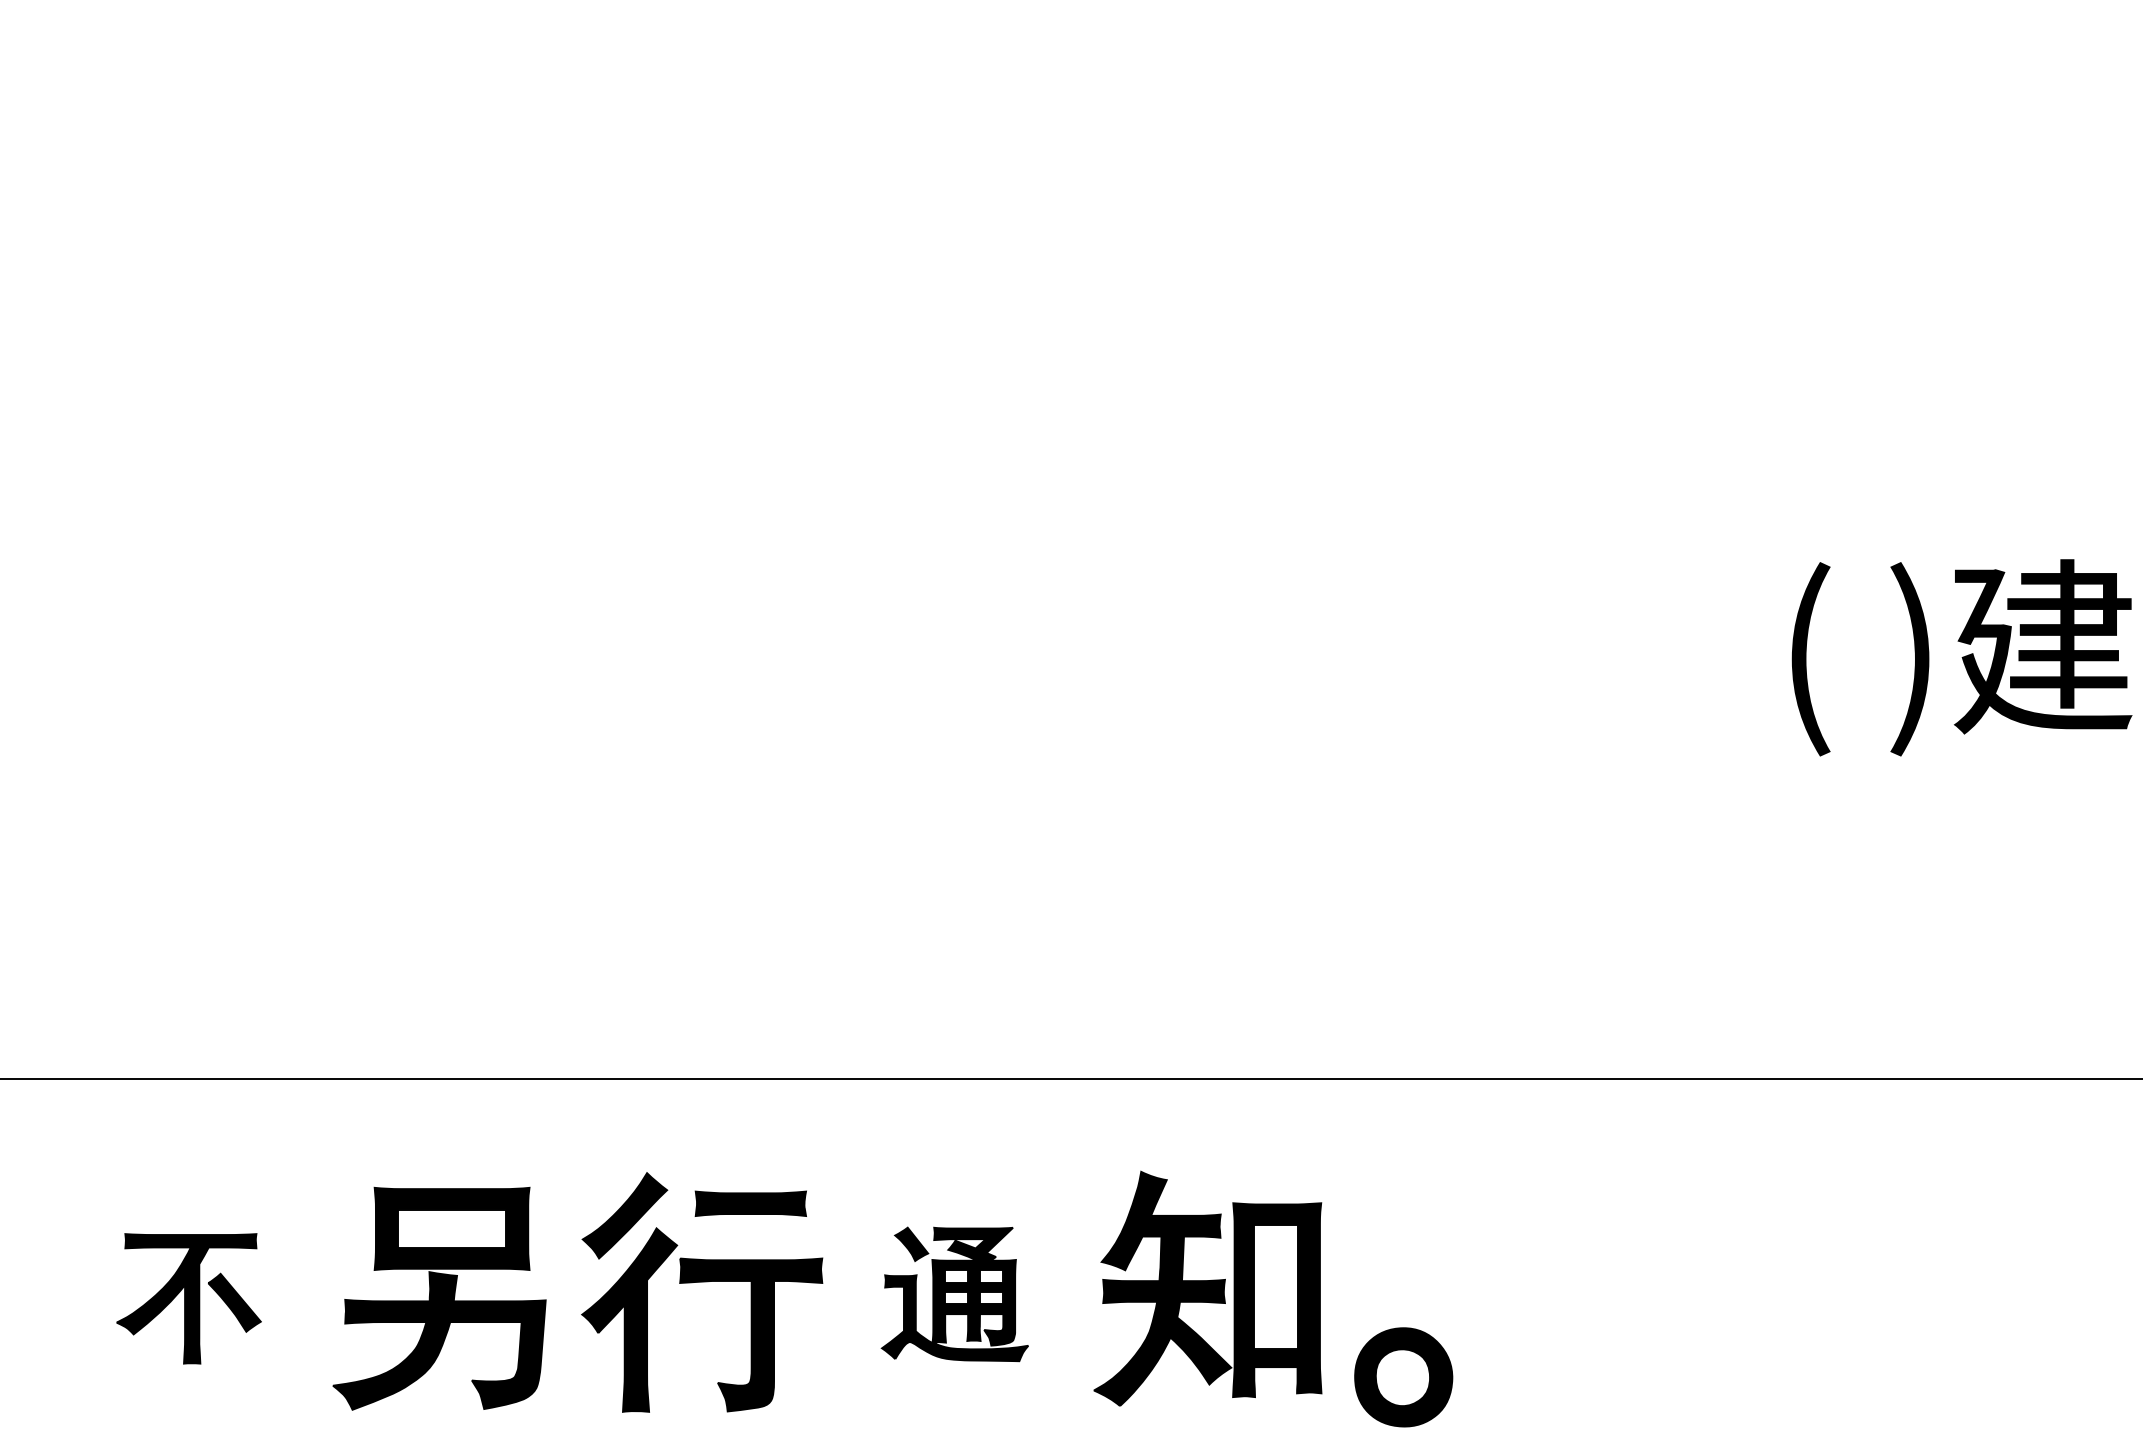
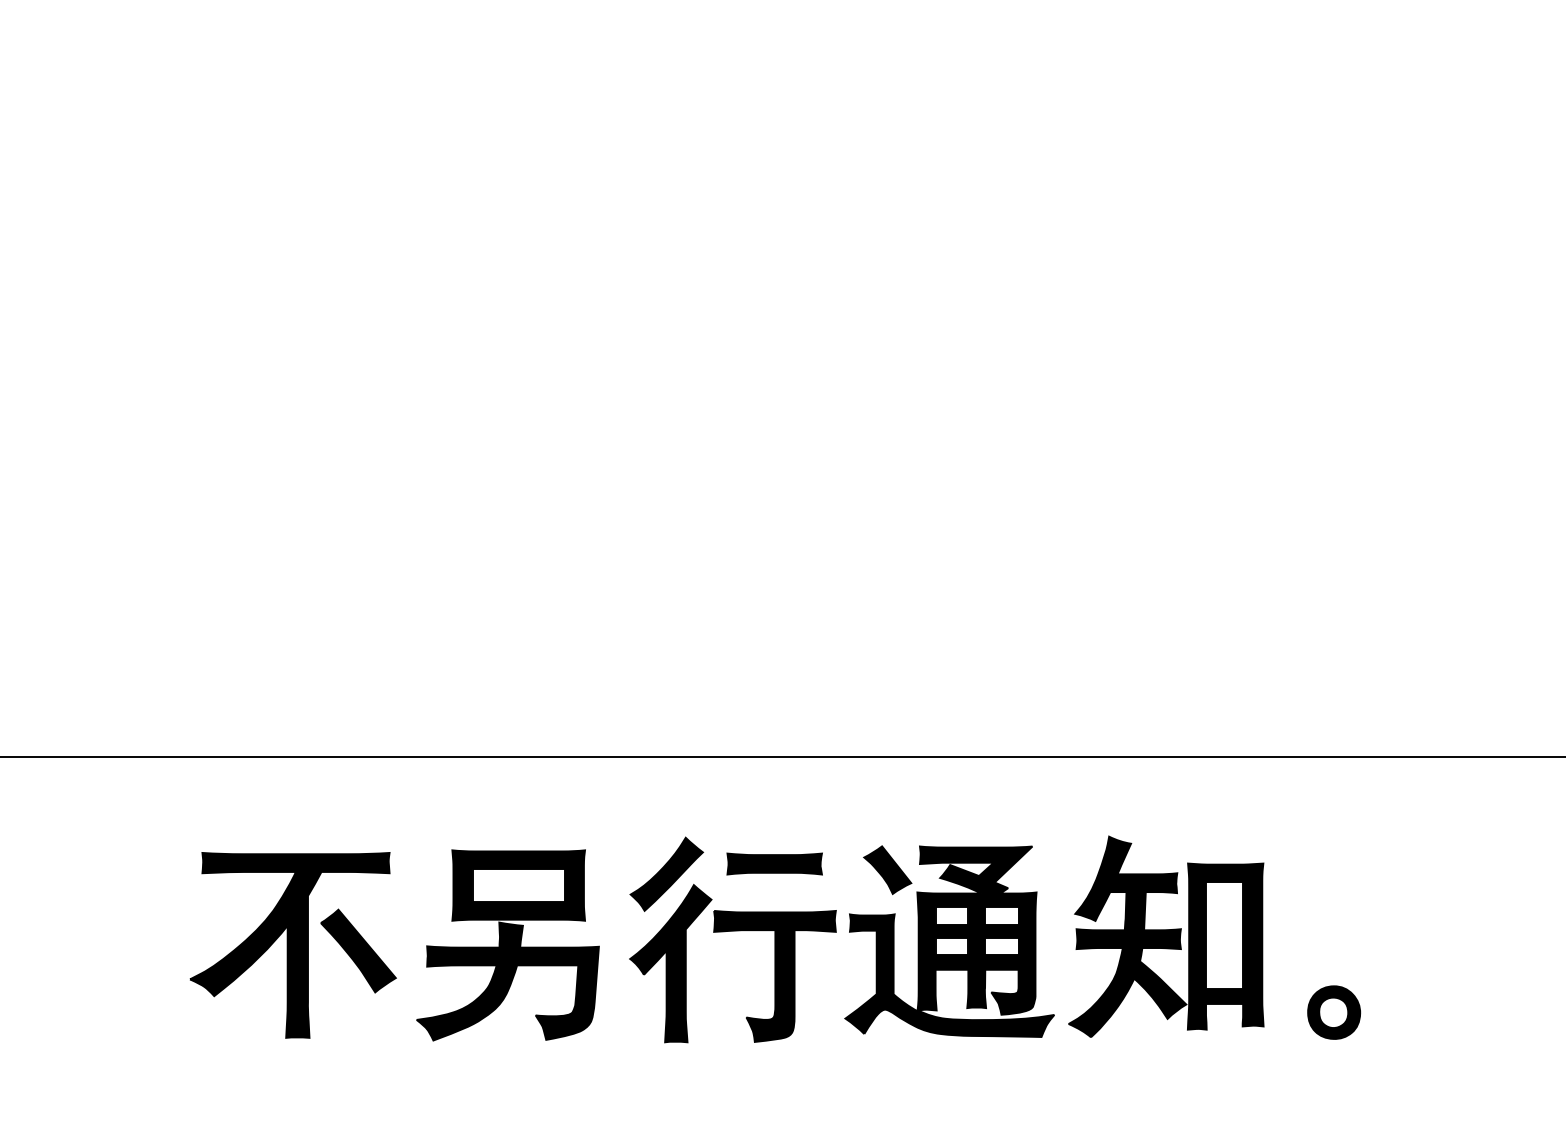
part: (954, 1294) -> (949, 941), size x1.67
part: (188, 1298) -> (292, 945), size x1.67
part: (1403, 1376) -> (1333, 1012), size x0.62

